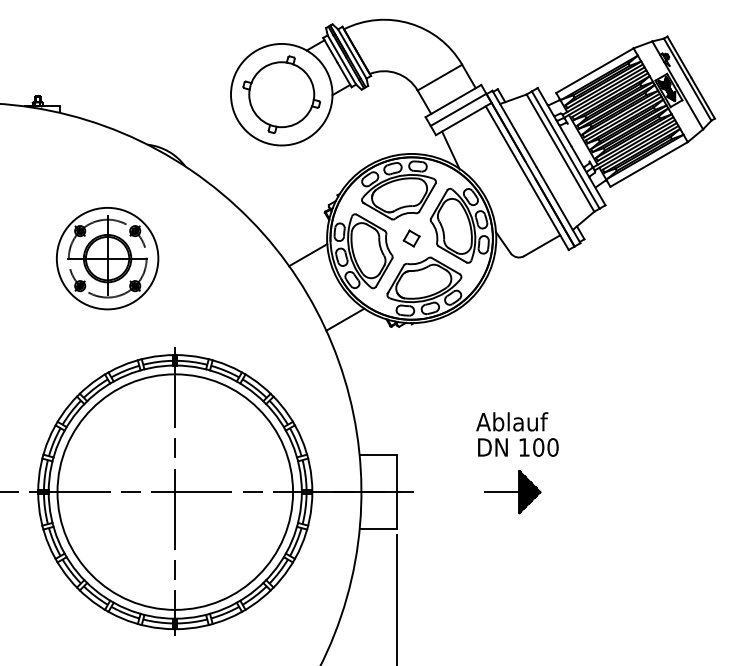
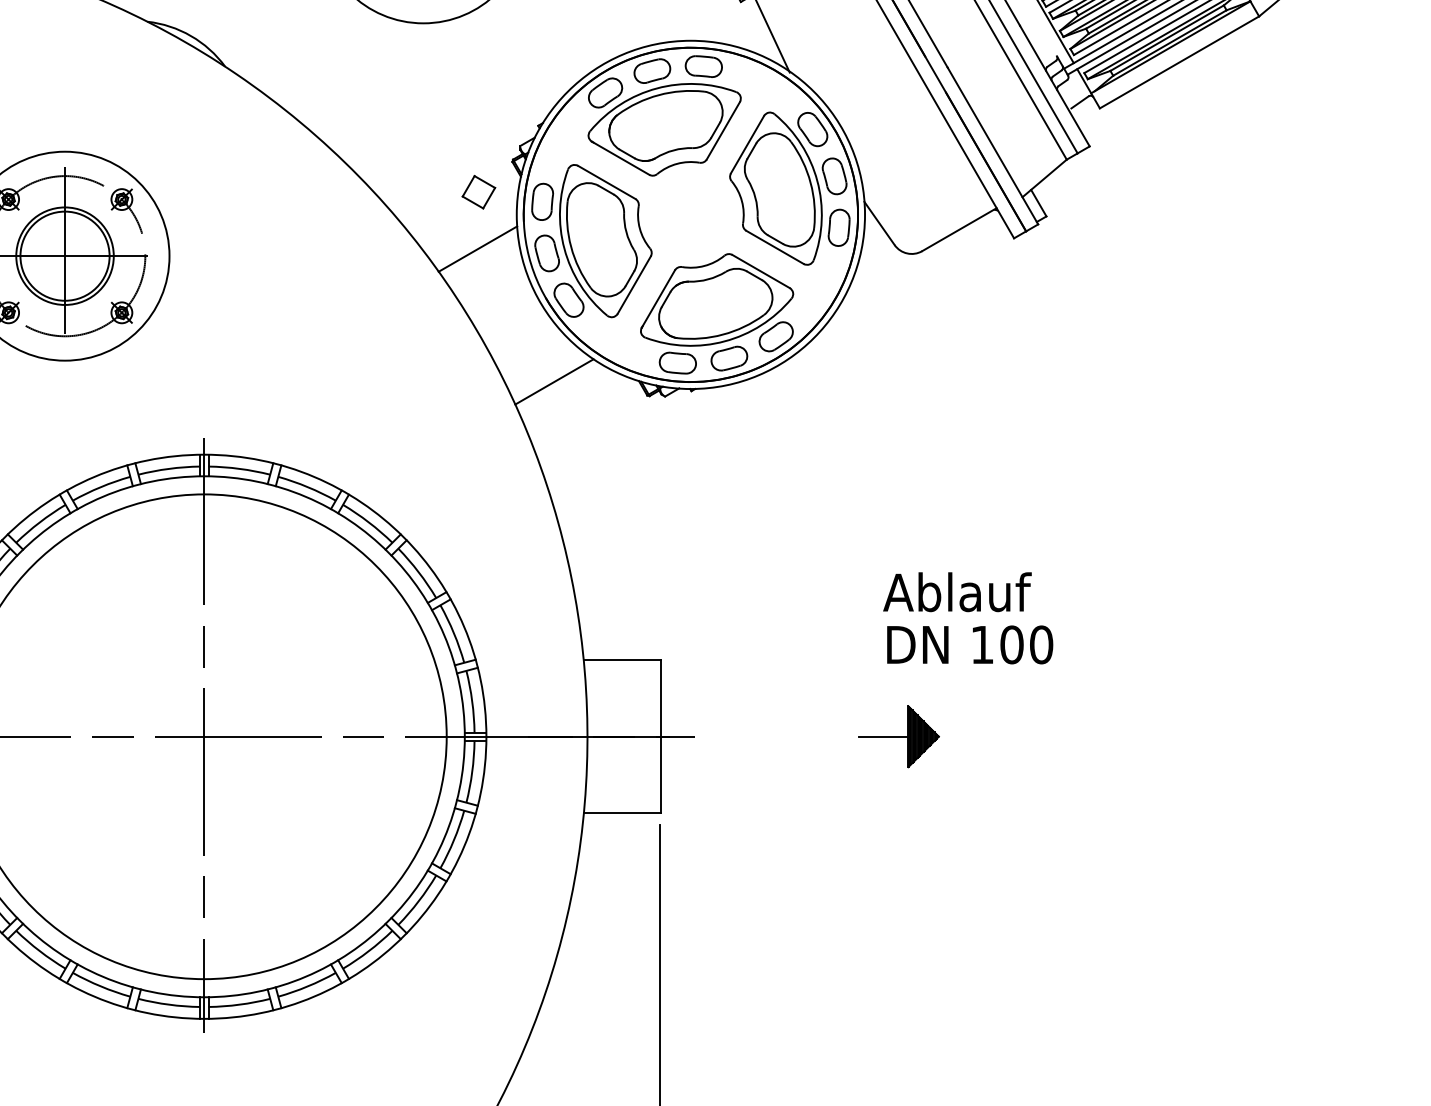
part: (411, 238) -> (478, 192), moved
text: (517, 434) -> (968, 618), moved
part: (512, 491) -> (898, 735), size x0.7

